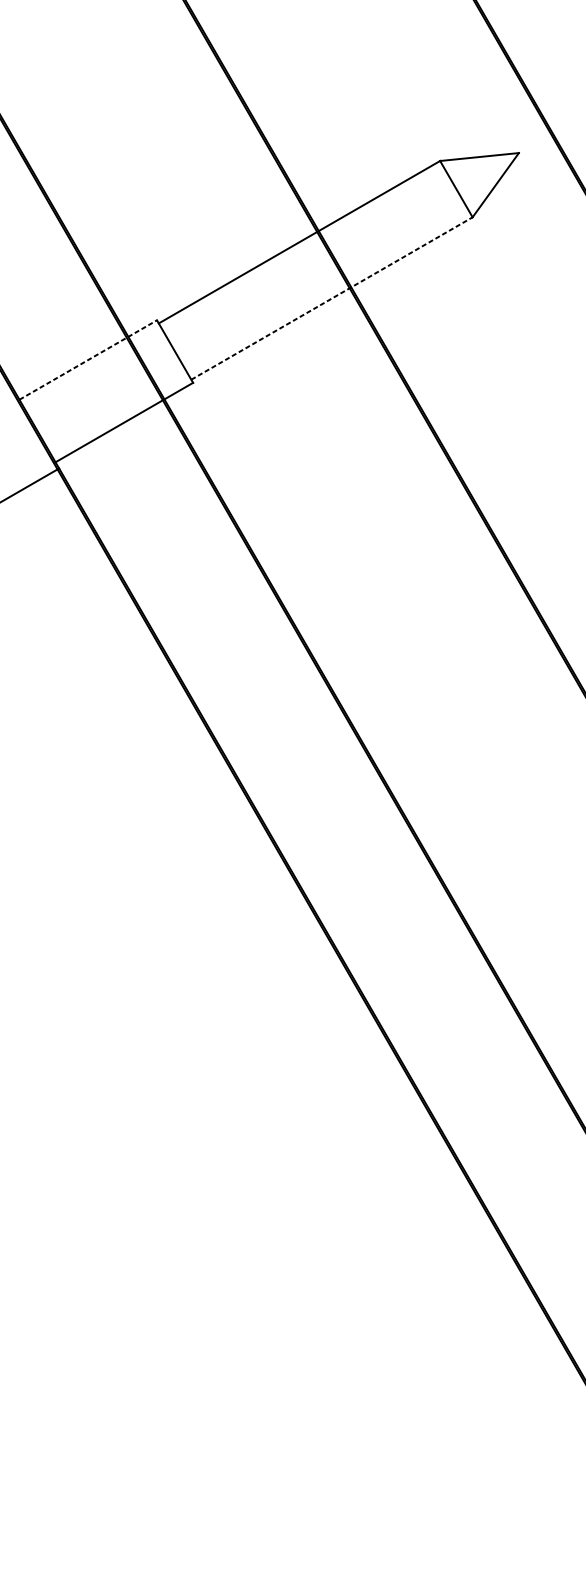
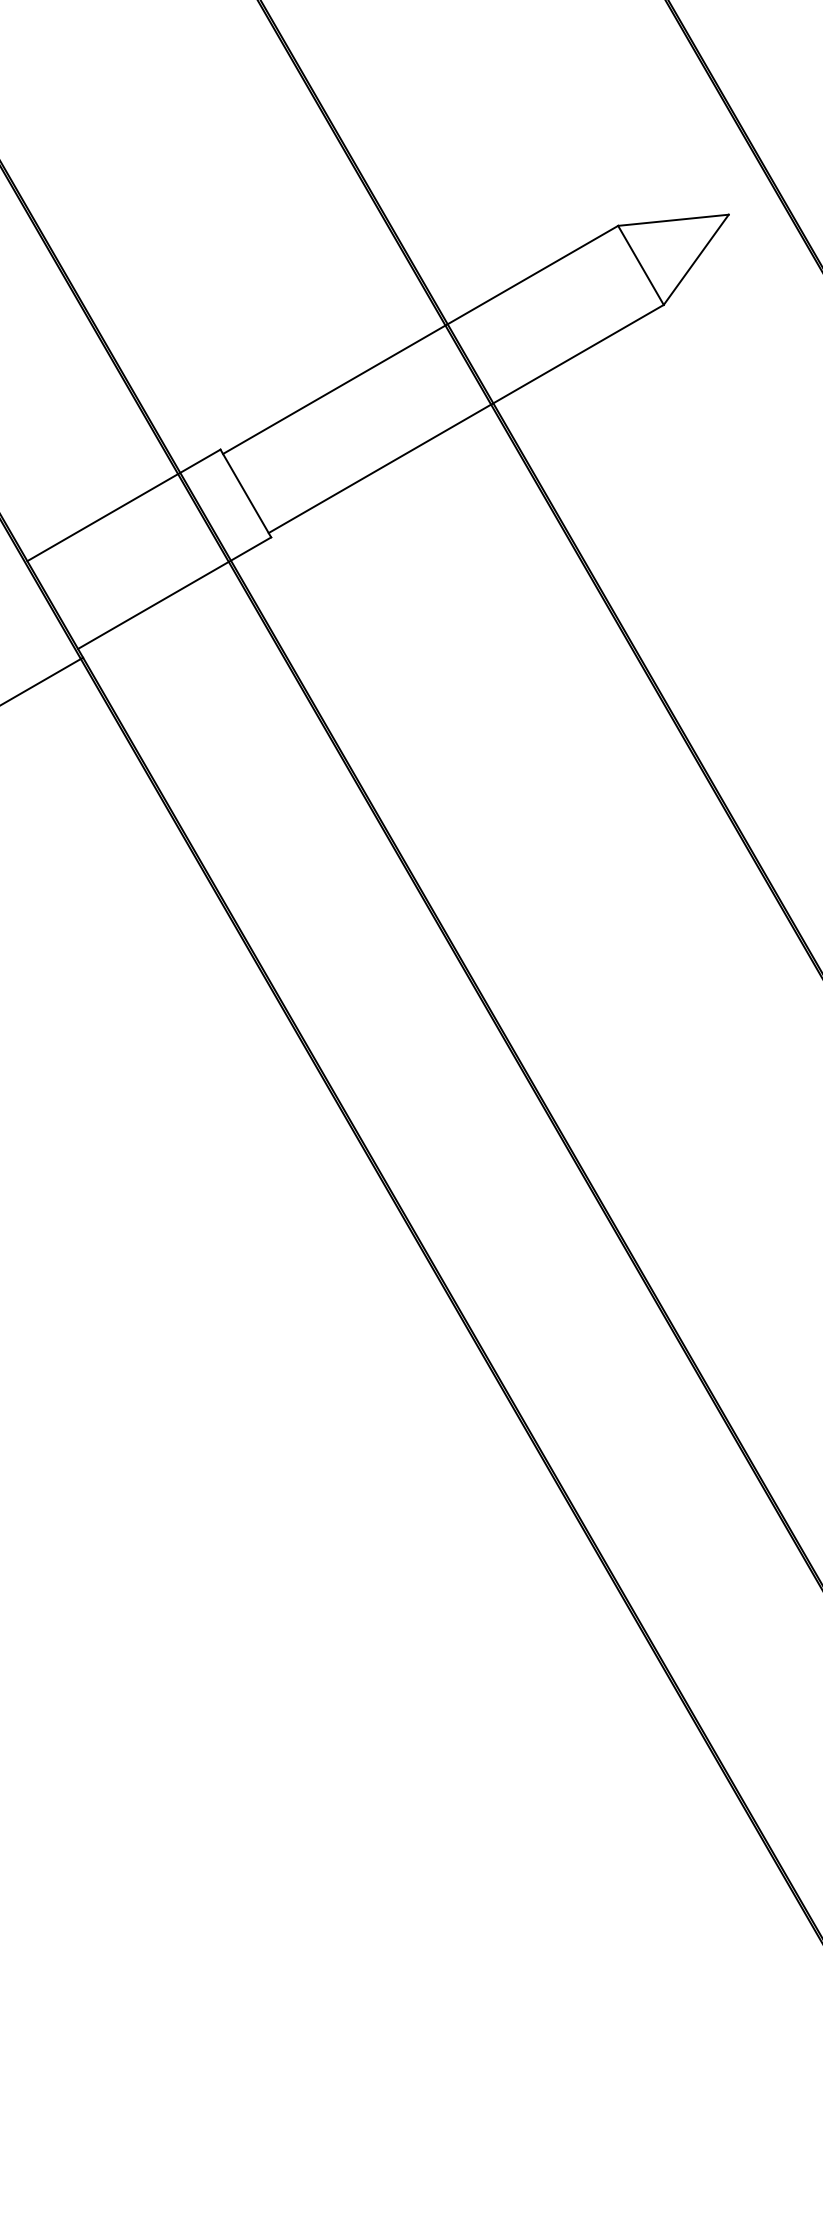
line: (332, 298) -> (466, 418), dashed -> solid
line: (87, 360) -> (123, 505), dashed -> solid

